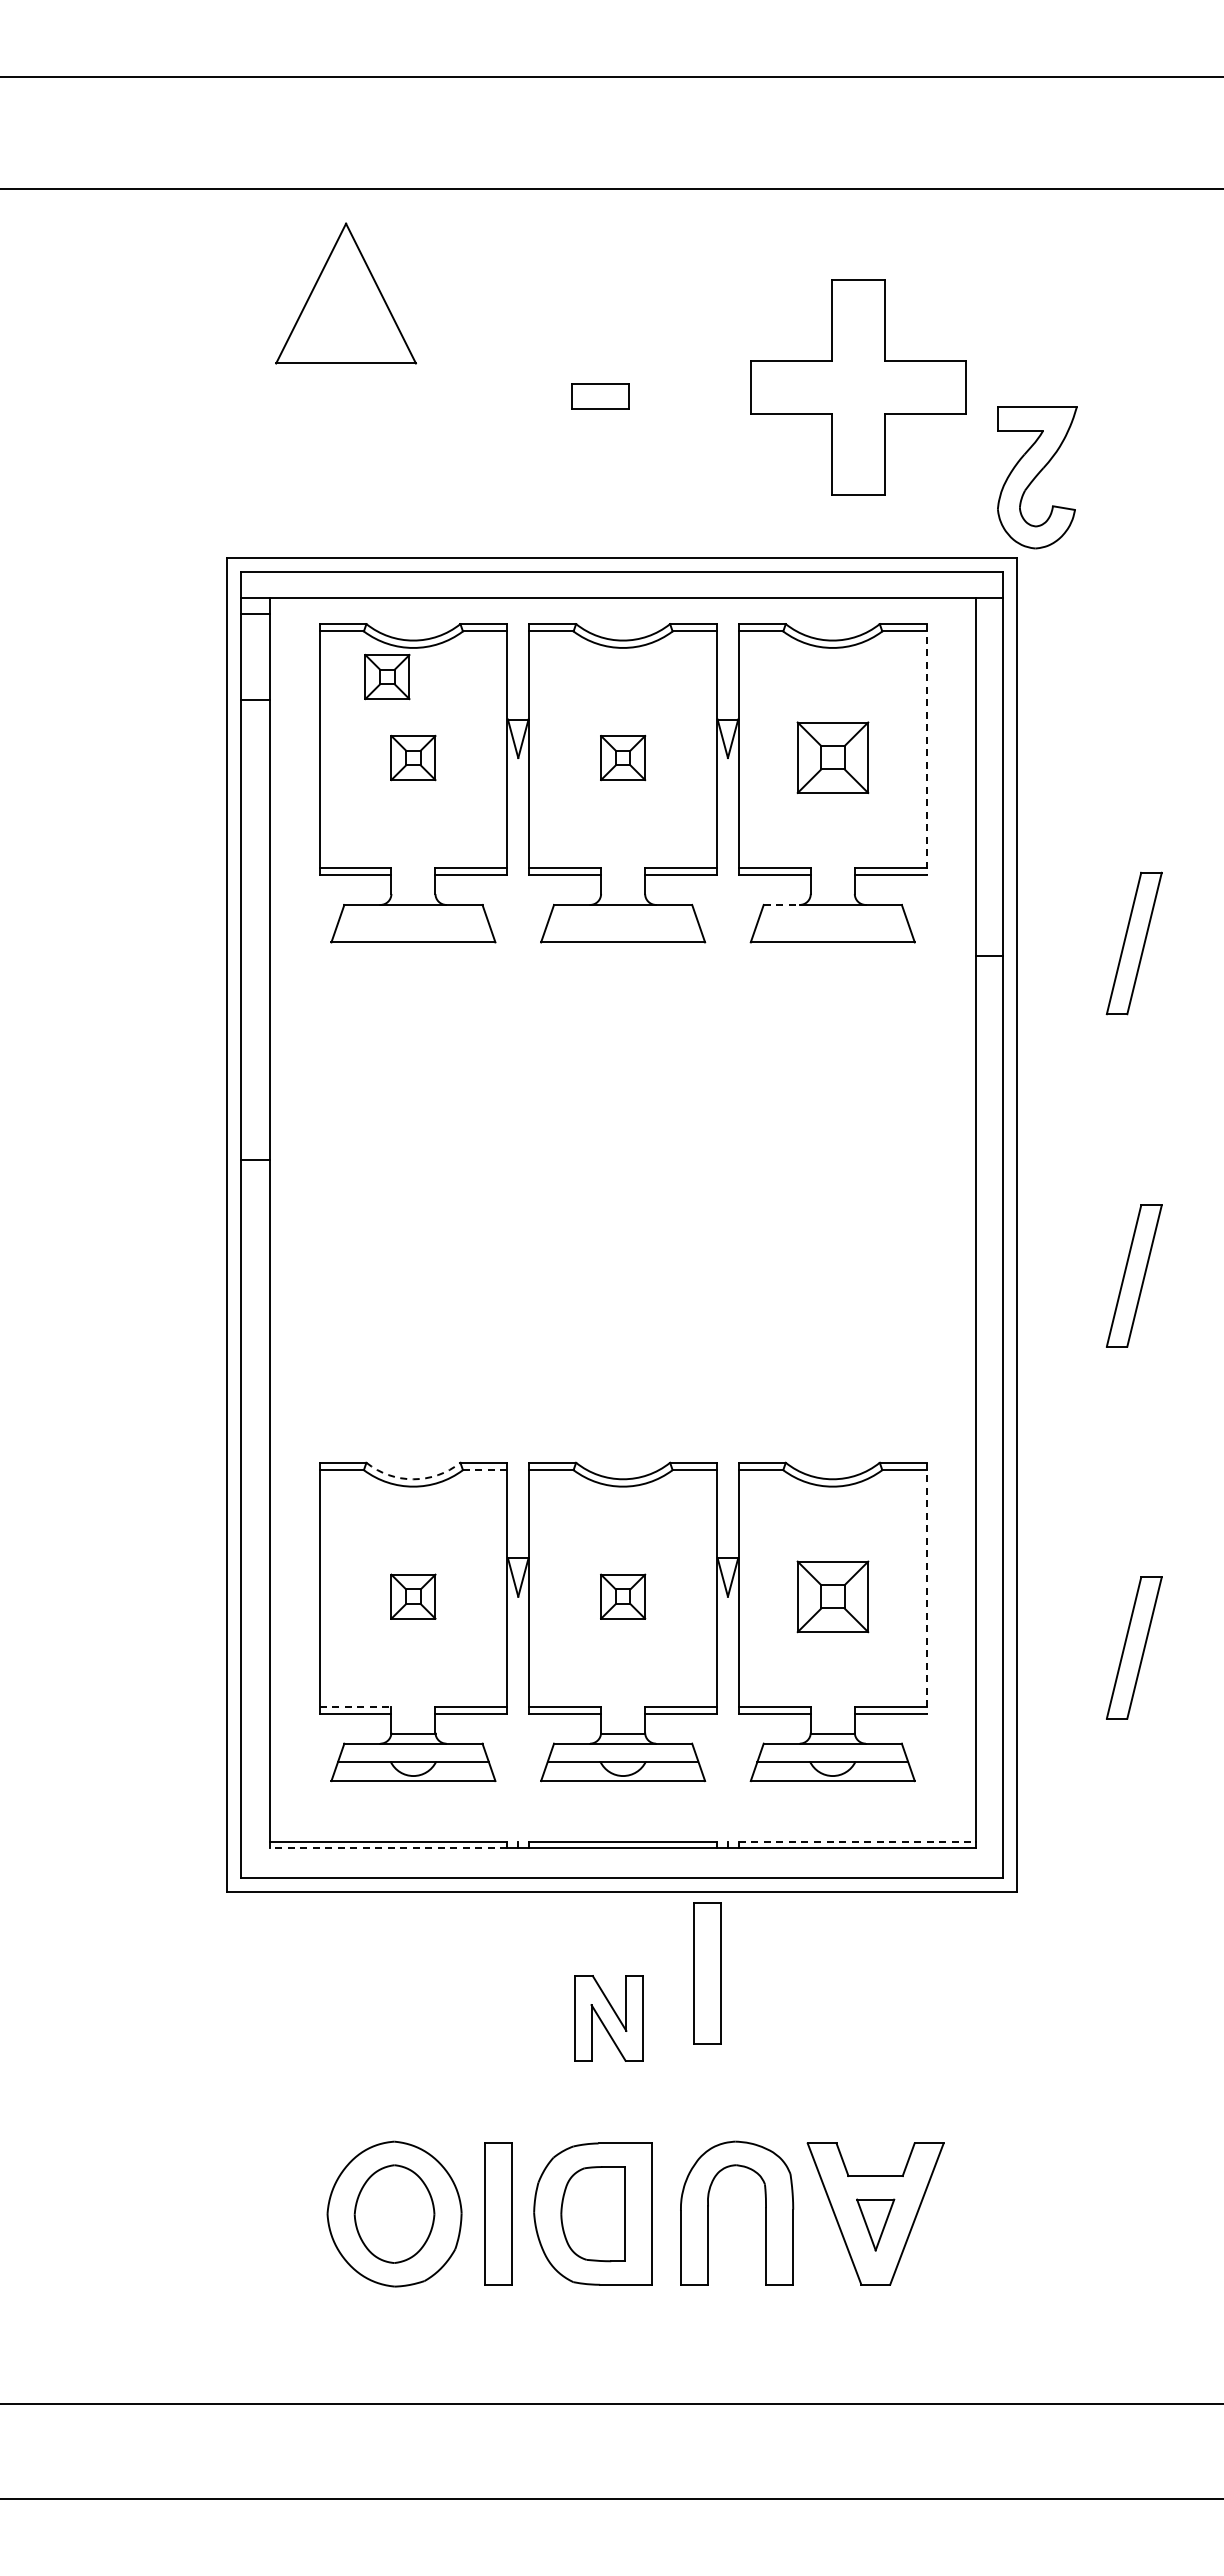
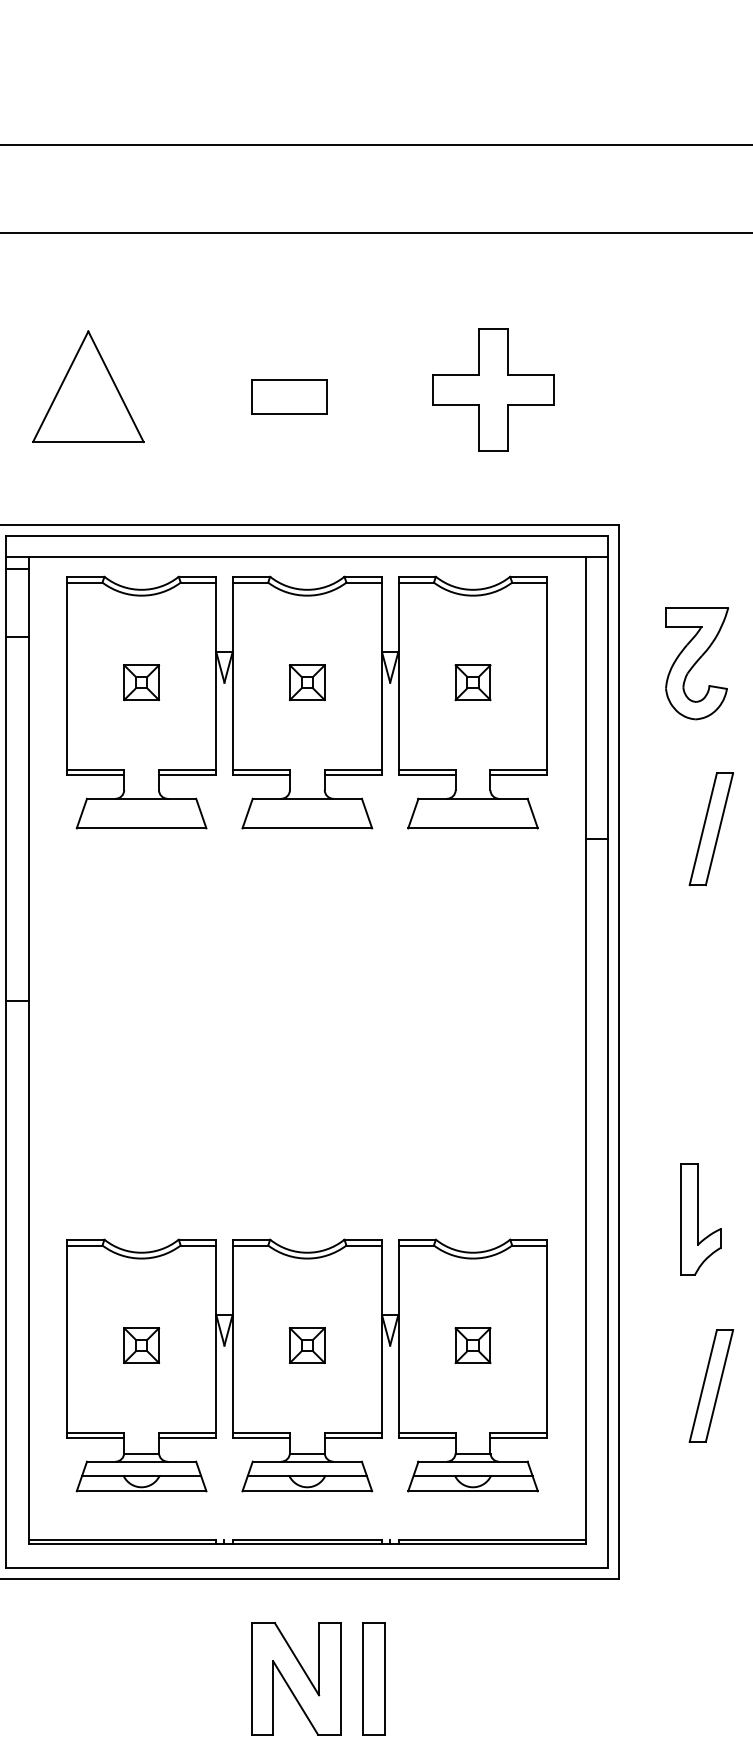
part: (345, 293) -> (87, 386), moved
part: (858, 387) -> (493, 389), size x0.71
part: (600, 396) -> (289, 396), size x1.67
part: (1037, 477) -> (697, 663), moved
part: (387, 677) -> (121, 619), removed
line: (926, 749) -> (547, 675), dashed -> solid
part: (832, 758) -> (472, 683), size x0.62
line: (782, 904) -> (433, 798), dashed -> solid
part: (1134, 1275) -> (711, 1091), removed
part: (1120, 1437) -> (700, 1219), added
line: (484, 1470) -> (197, 1245), dashed -> solid
arc: (413, 1479) -> (141, 1252), dashed -> solid
line: (926, 1588) -> (547, 1339), dashed -> solid
part: (832, 1596) -> (472, 1345), size x0.62
line: (355, 1706) -> (95, 1432), dashed -> solid
line: (857, 1842) -> (492, 1539), dashed -> solid
line: (388, 1847) -> (121, 1543), dashed -> solid
part: (707, 1973) -> (374, 1678), moved
part: (608, 2018) -> (295, 1678), size x1.67

